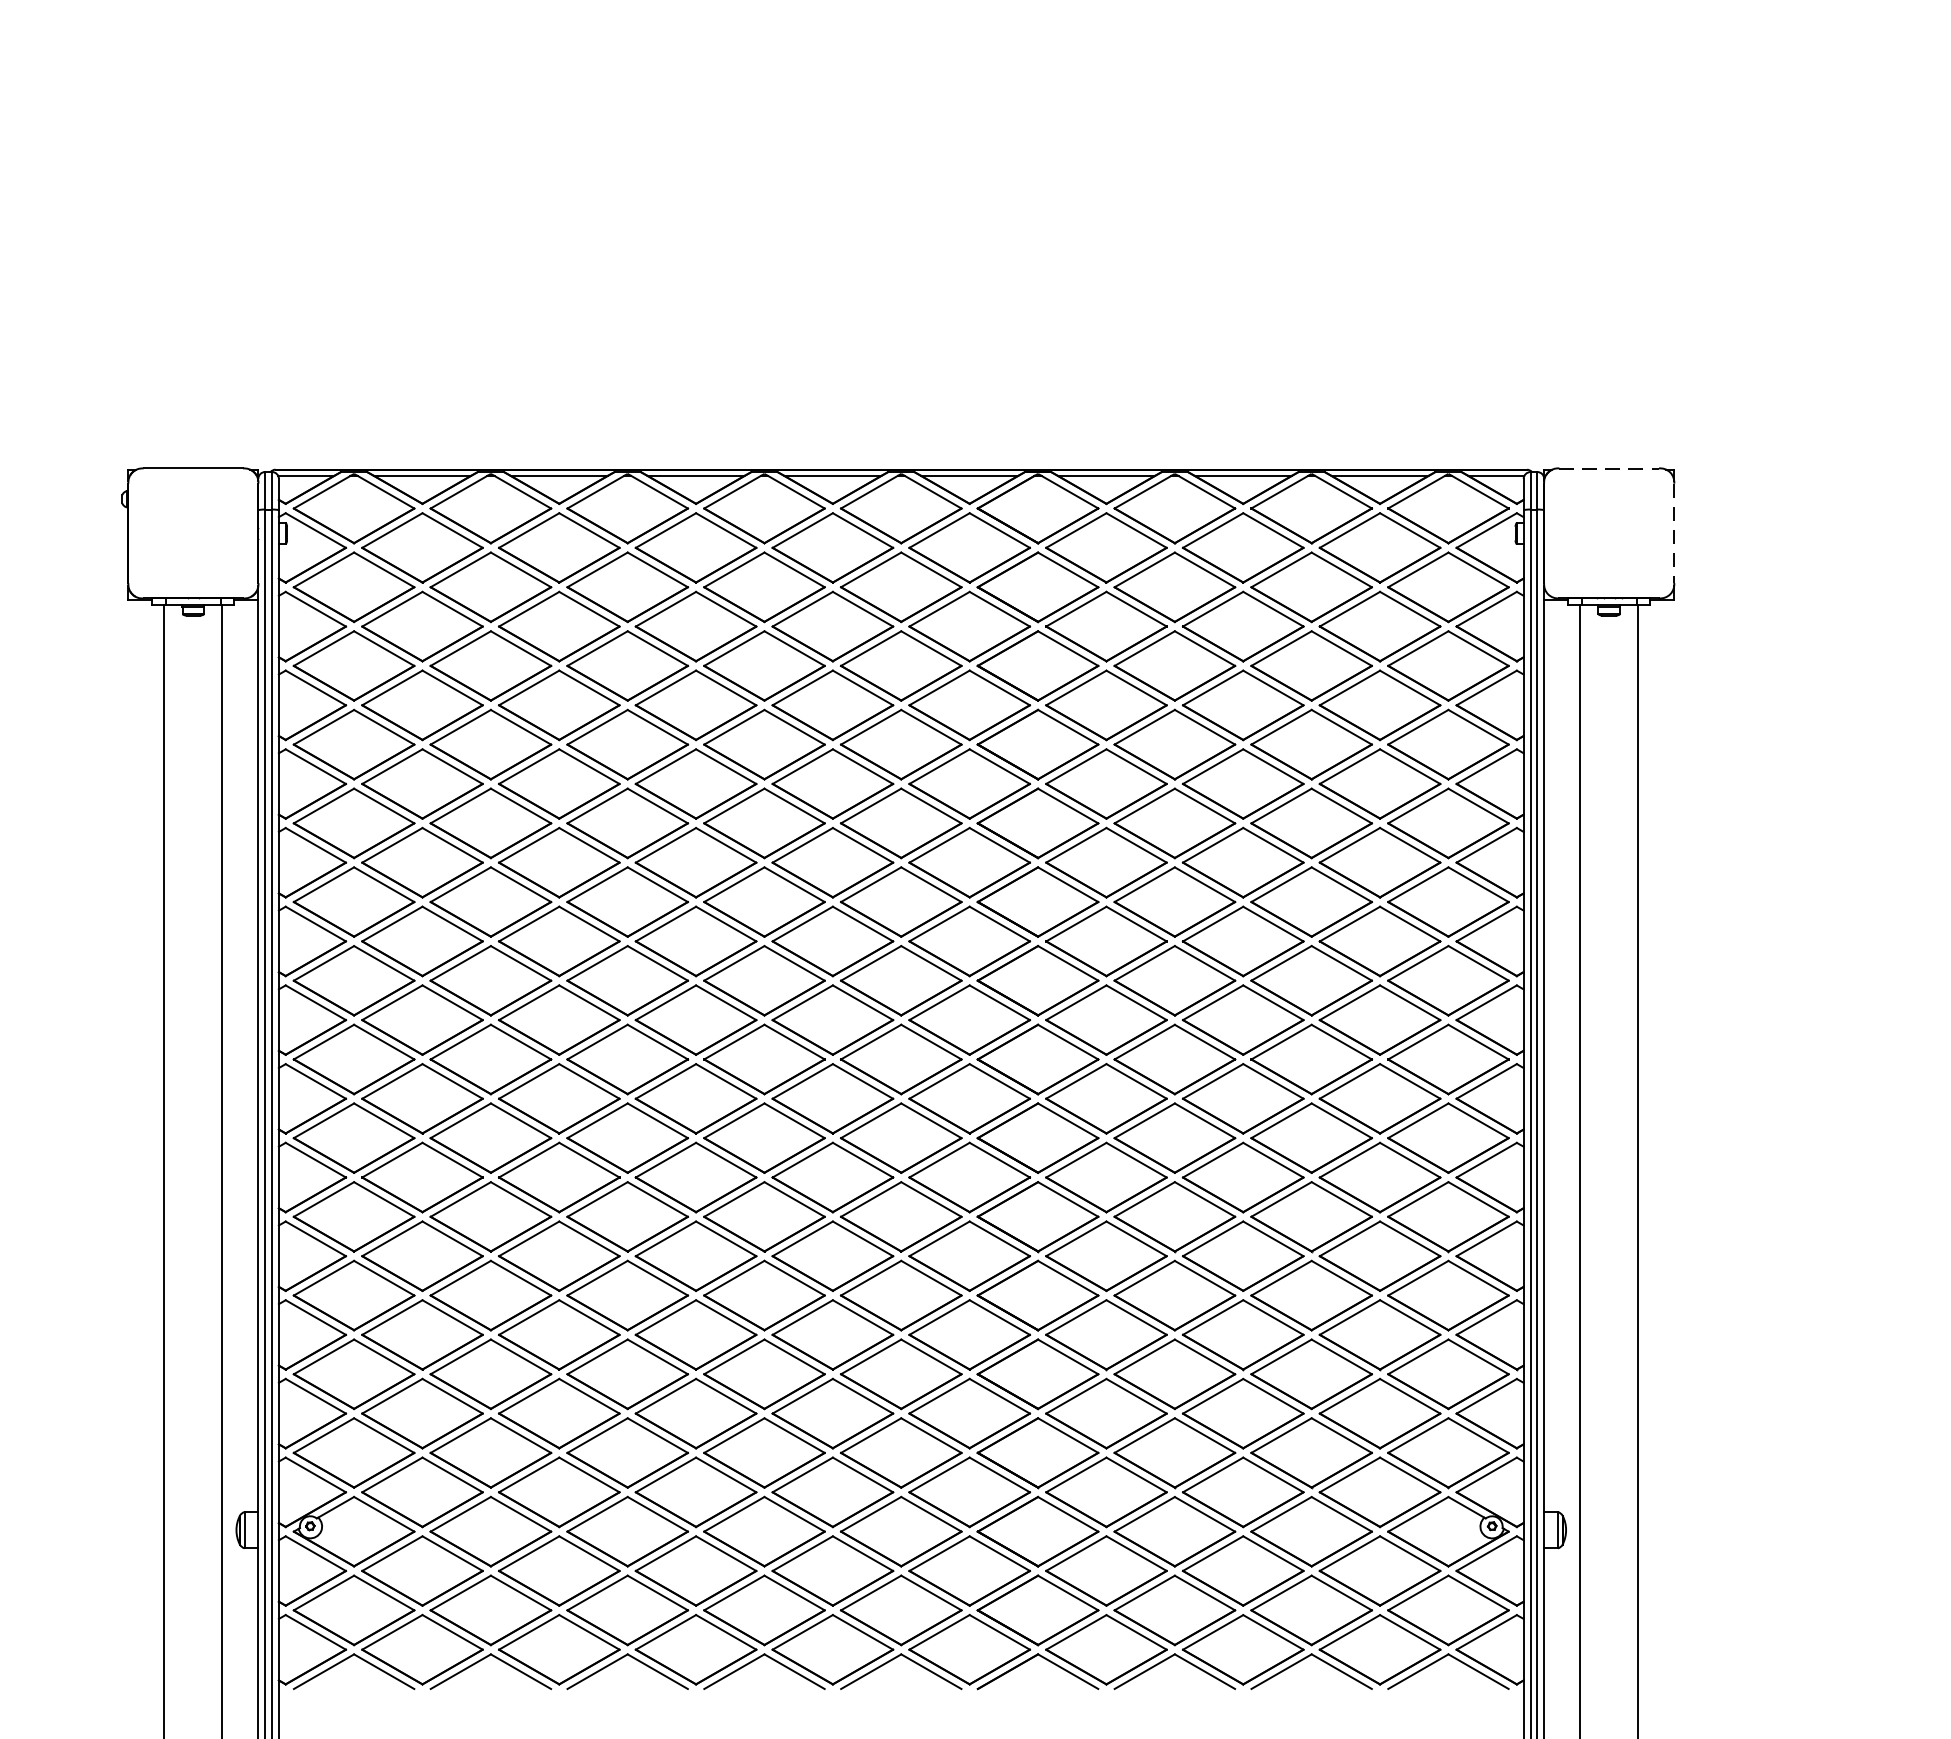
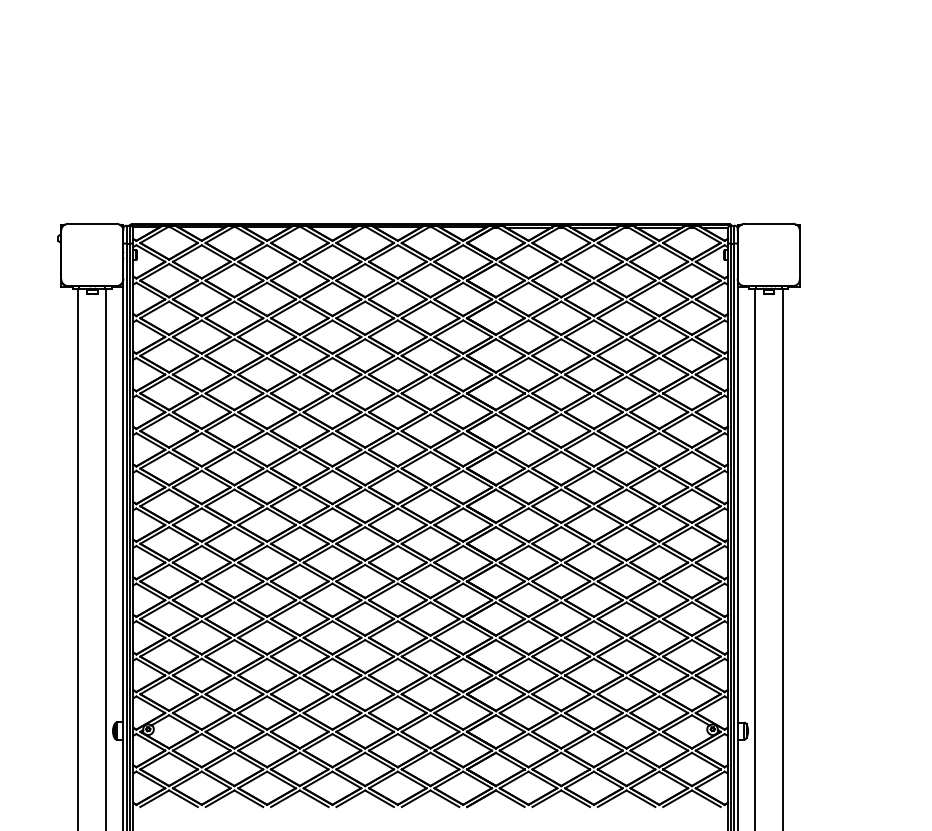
line: (1608, 467) -> (768, 223), dashed -> solid
line: (1673, 532) -> (799, 254), dashed -> solid

